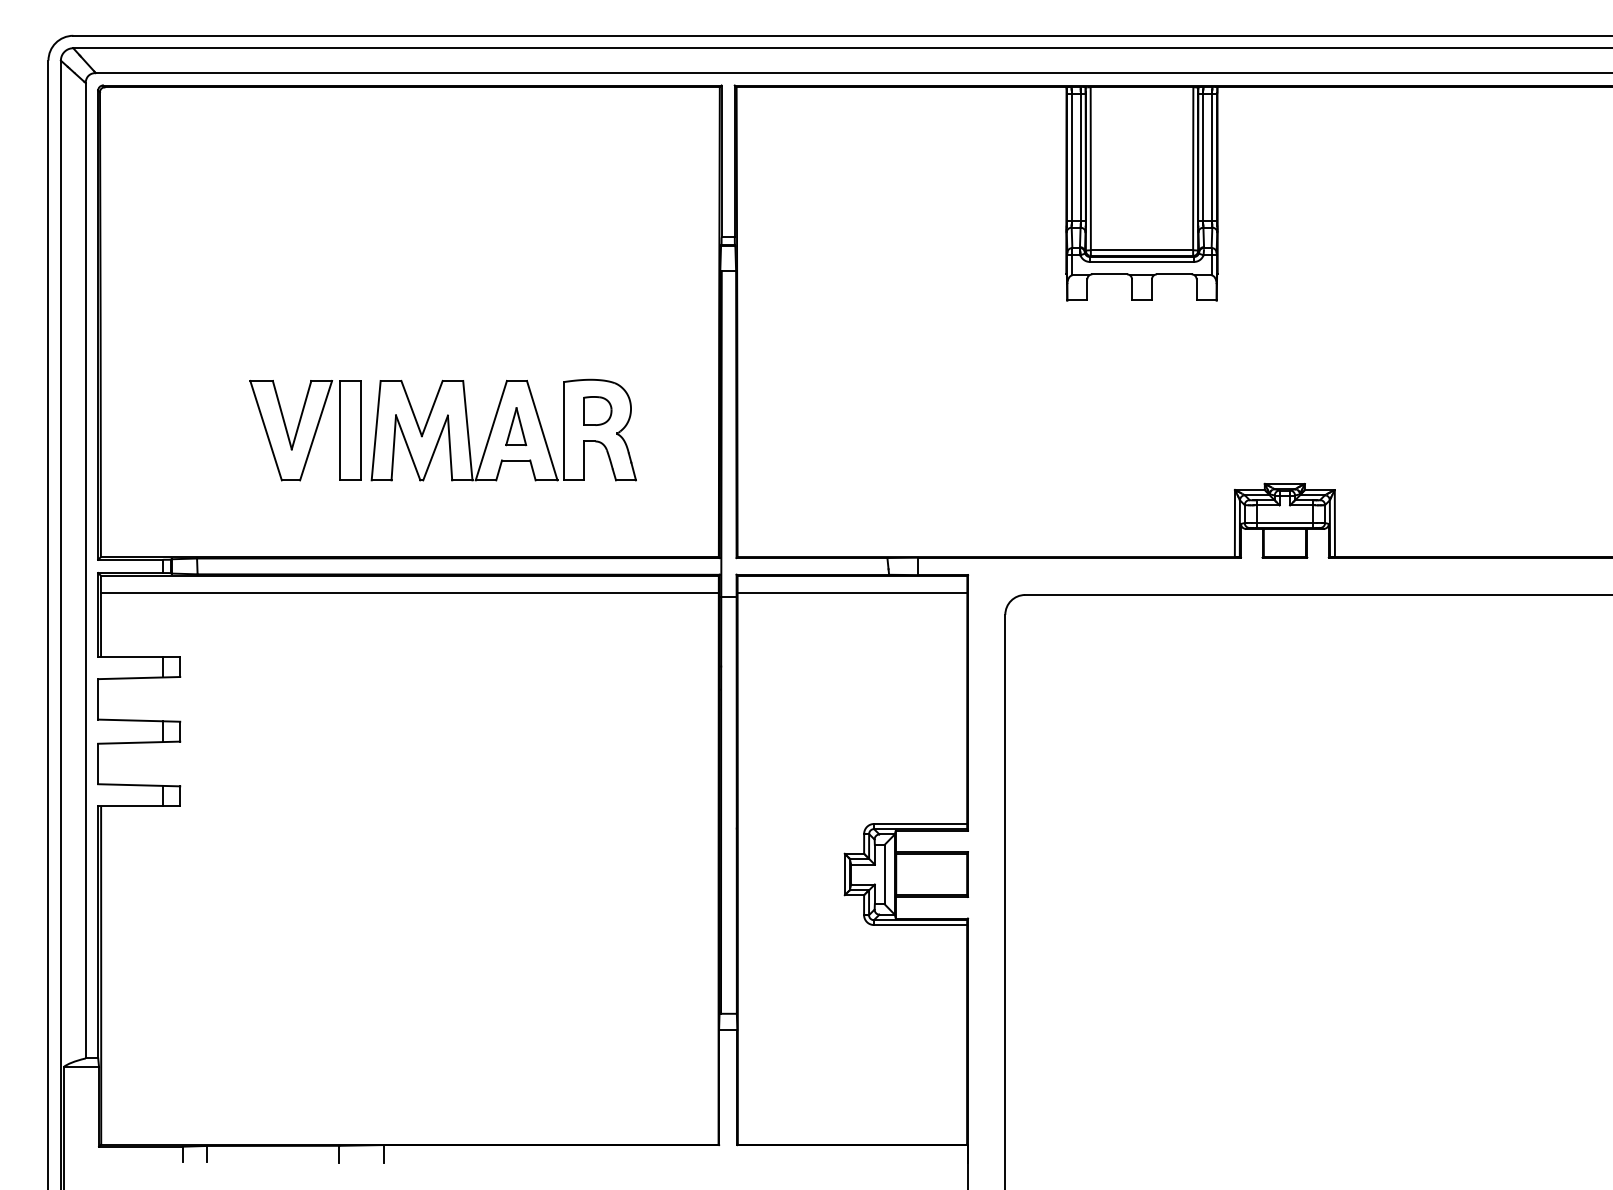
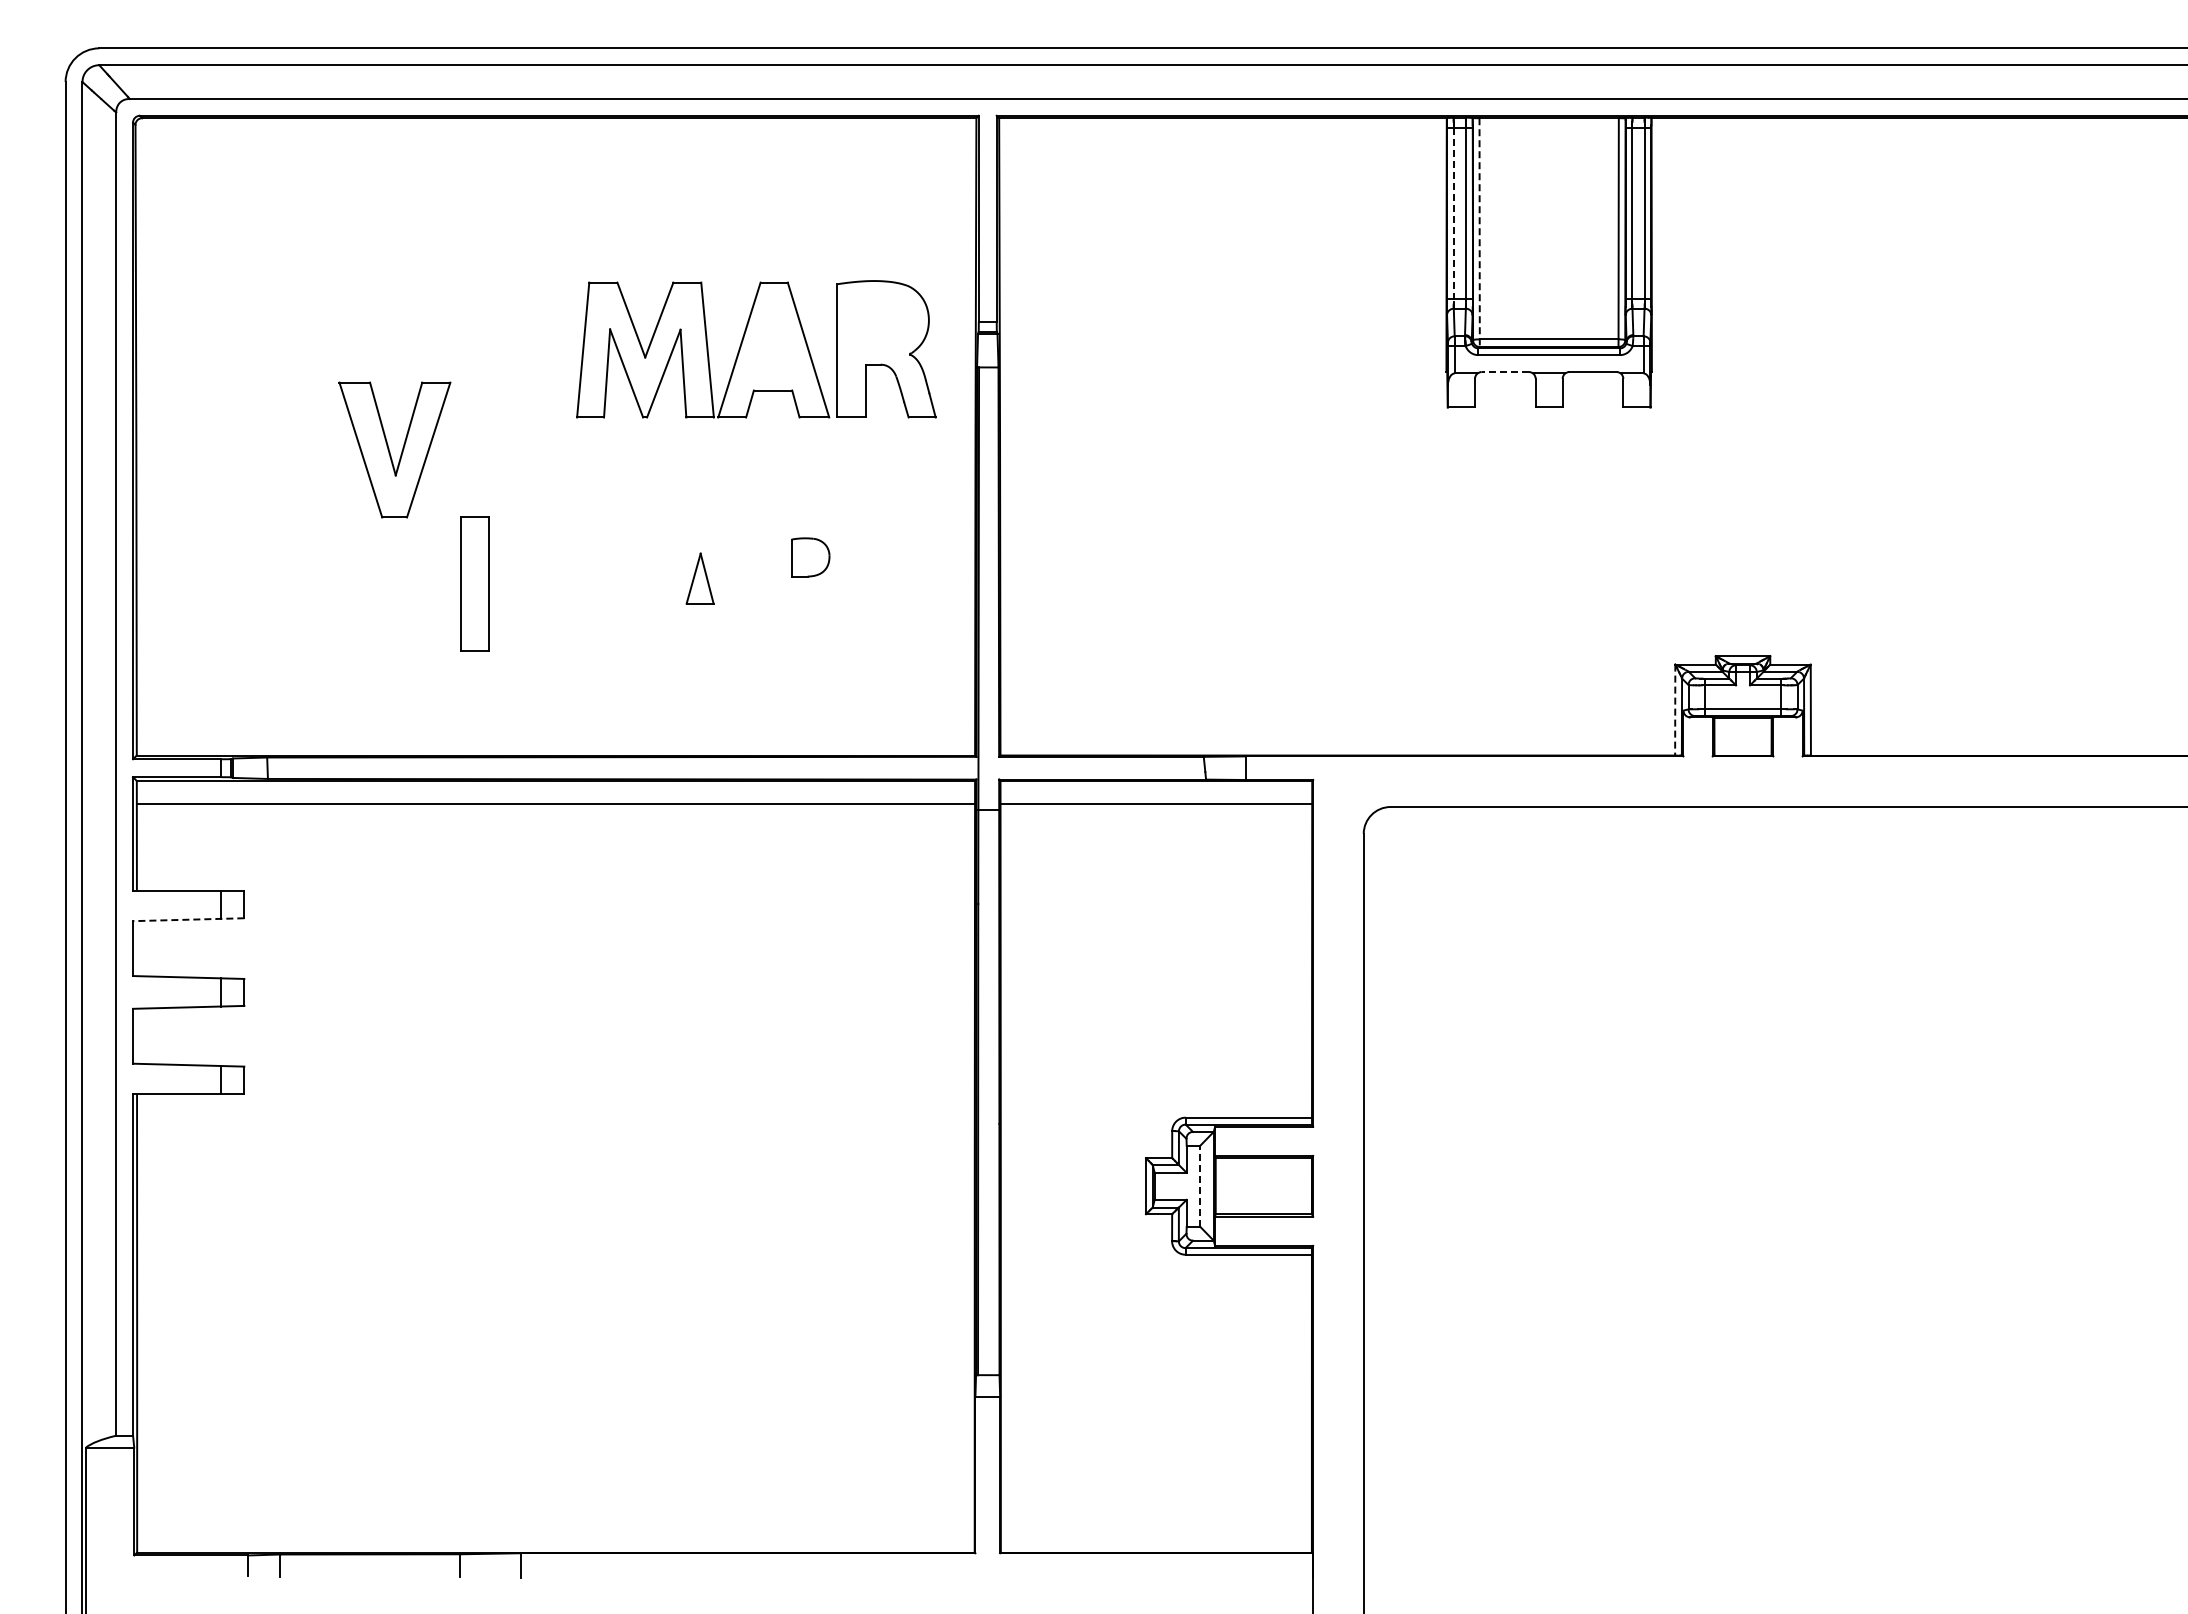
line: (1071, 159) -> (1453, 215), solid -> dashed
line: (1090, 172) -> (1479, 233), solid -> dashed
line: (1109, 274) -> (1505, 372), solid -> dashed
part: (290, 430) -> (394, 449), moved
part: (503, 430) -> (756, 349), moved
line: (1235, 523) -> (1675, 710), solid -> dashed
line: (139, 677) -> (188, 919), solid -> dashed
line: (885, 873) -> (1200, 1185), solid -> dashed

